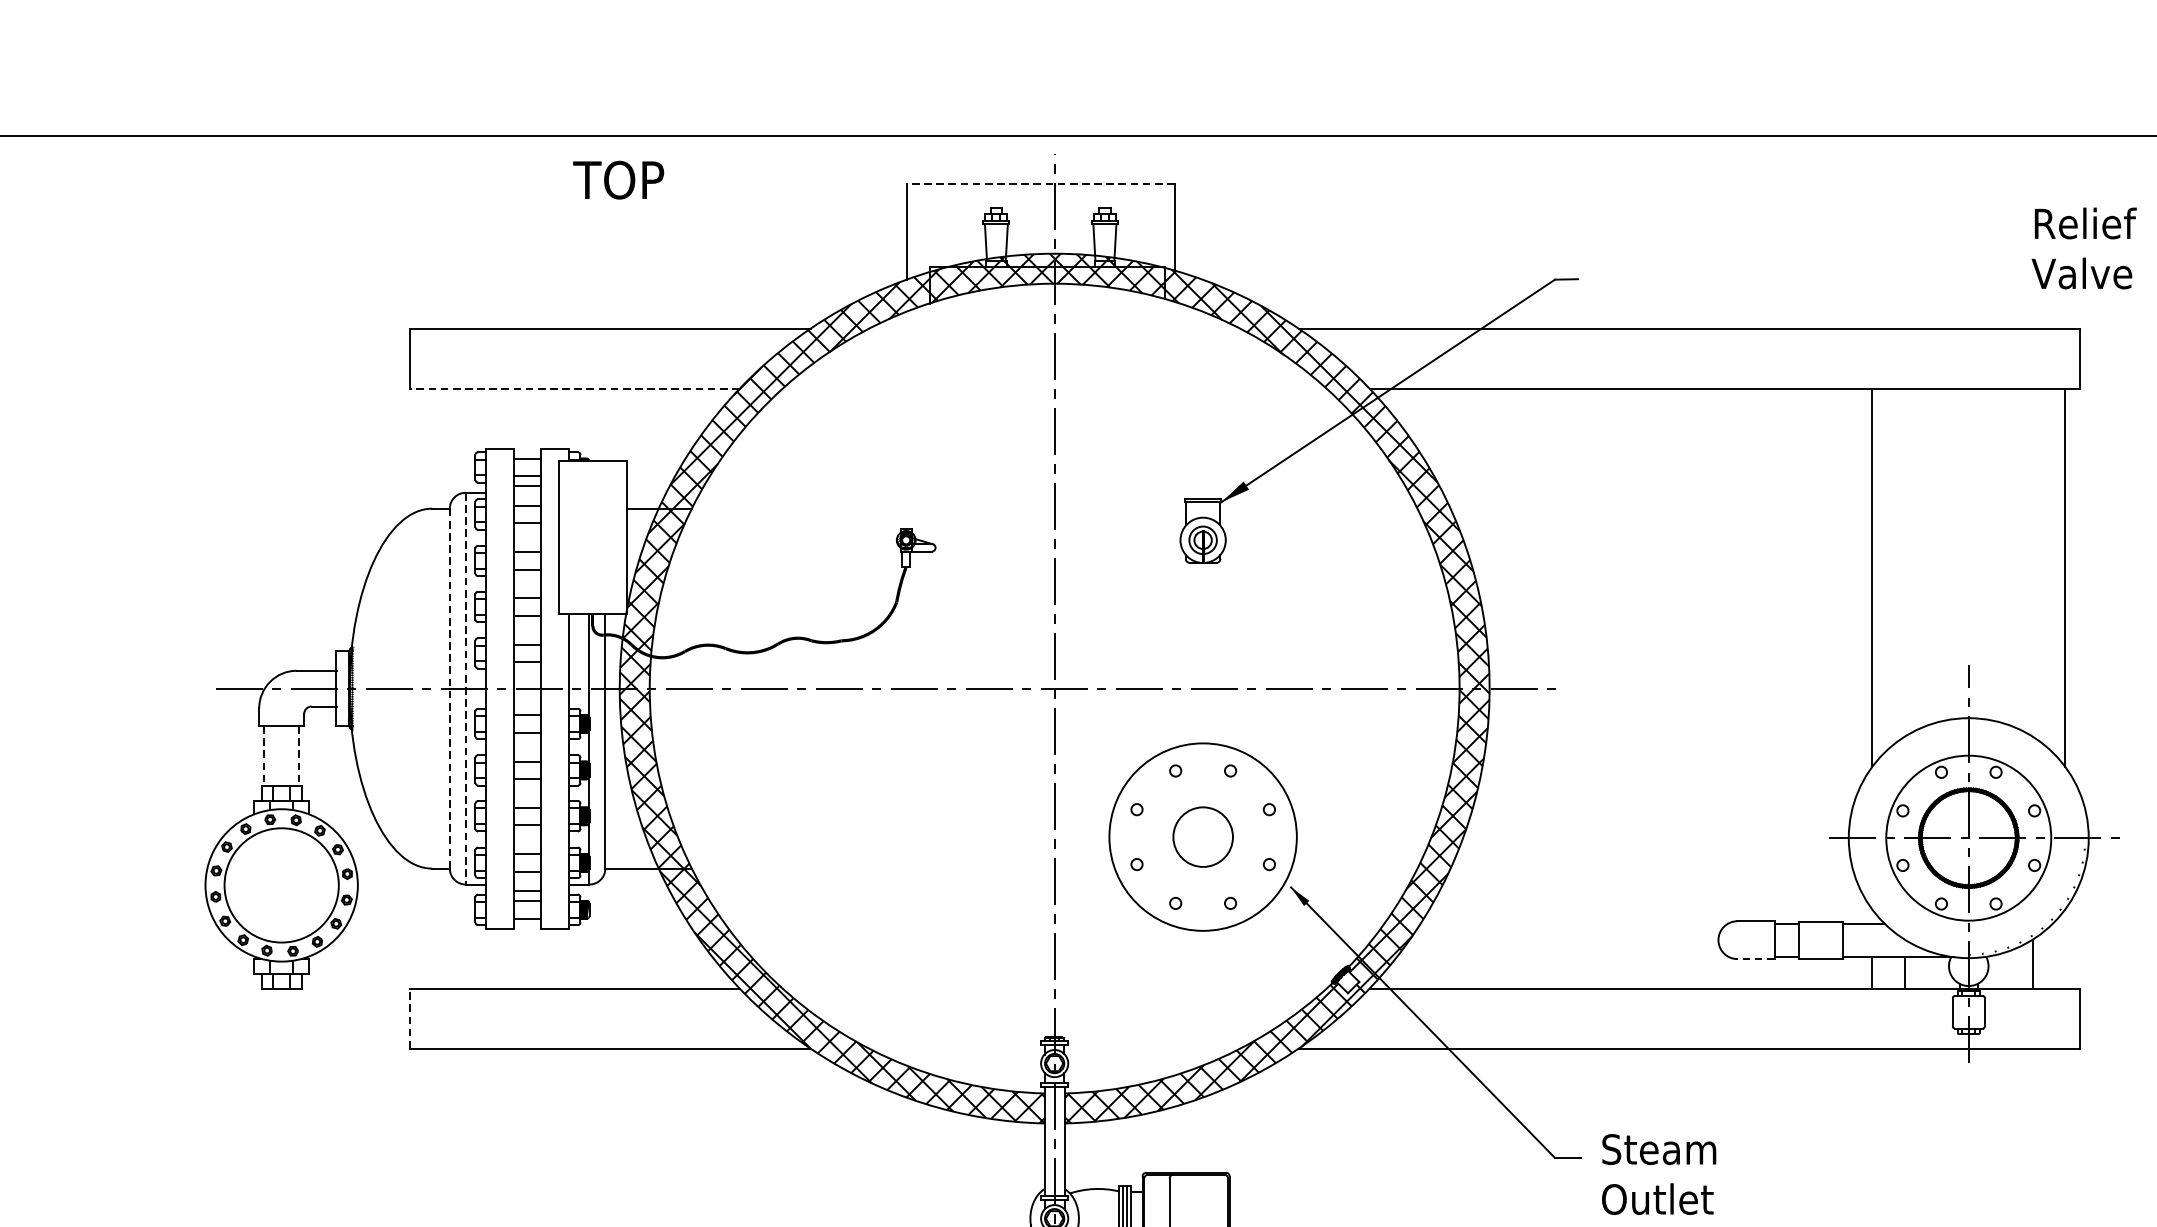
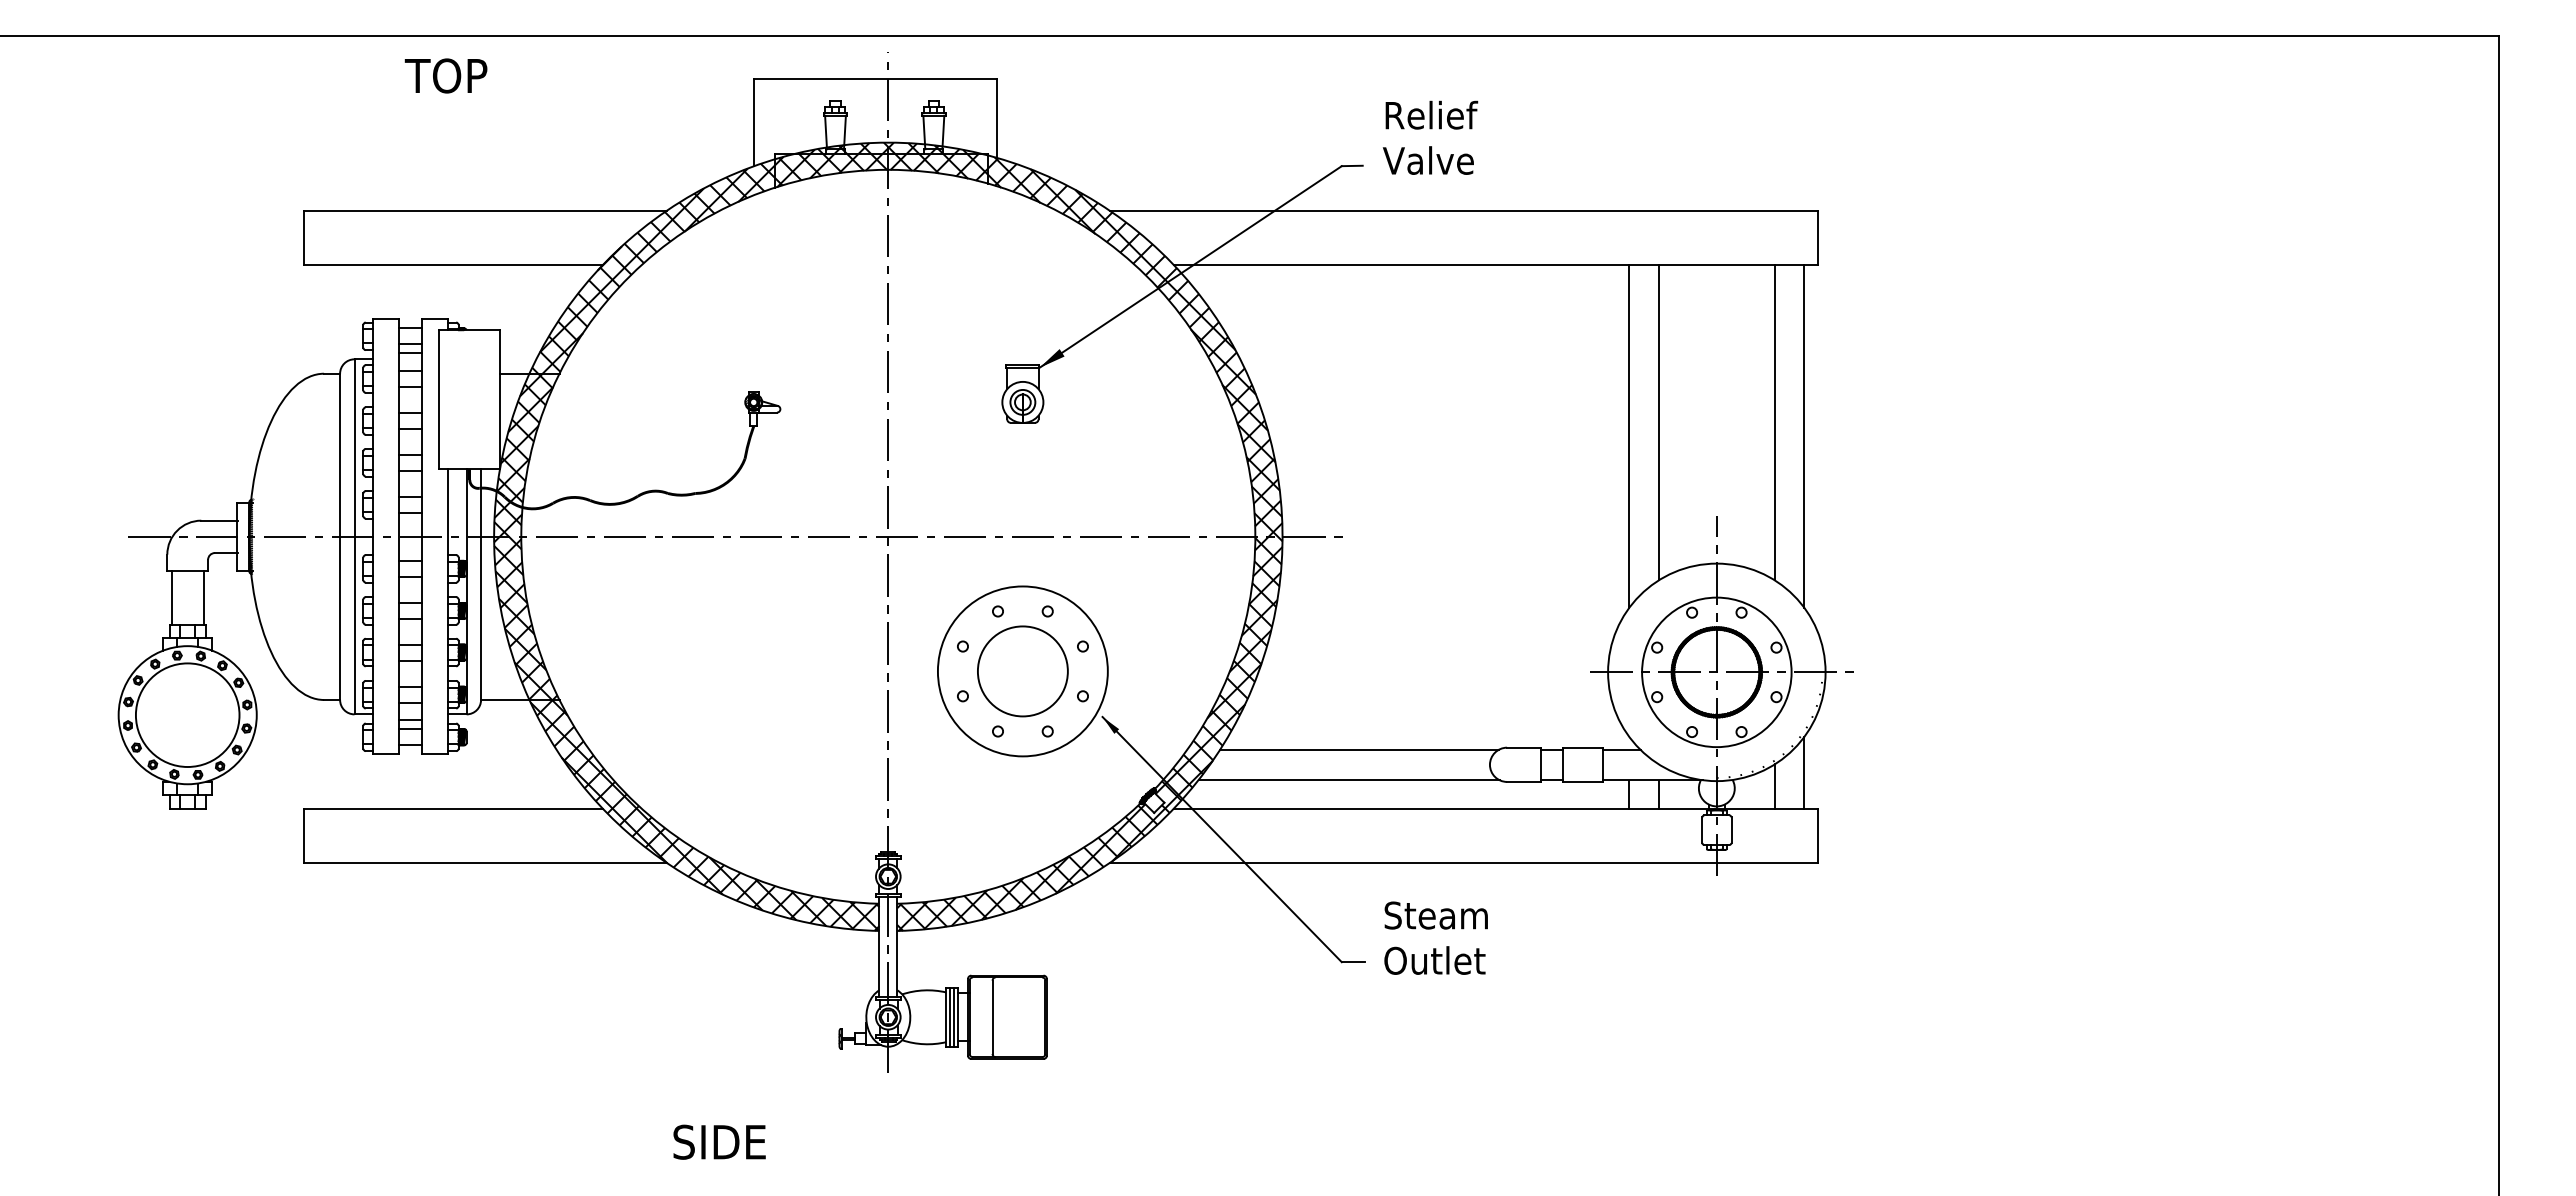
text: (617, 179) -> (445, 75), moved
line: (1040, 184) -> (875, 79), dashed -> solid
text: (2084, 248) -> (1430, 137), moved
line: (574, 388) -> (453, 264), dashed -> solid
line: (1904, 562) -> (1658, 422), added
line: (2032, 562) -> (1774, 422), added
line: (465, 688) -> (354, 536), dashed -> solid
line: (450, 689) -> (340, 537), dashed -> solid
line: (263, 755) -> (171, 597), dashed -> solid
line: (299, 755) -> (203, 597), dashed -> solid
circle: (1202, 837) -> (1022, 671), size x1.67
line: (1574, 923) -> (1359, 749), added
line: (2065, 948) -> (1804, 772), added
line: (1562, 957) -> (1348, 780), added
line: (1755, 958) -> (1523, 781), dashed -> solid
line: (410, 1018) -> (304, 835), dashed -> solid
text: (1658, 1173) -> (1435, 937), moved

